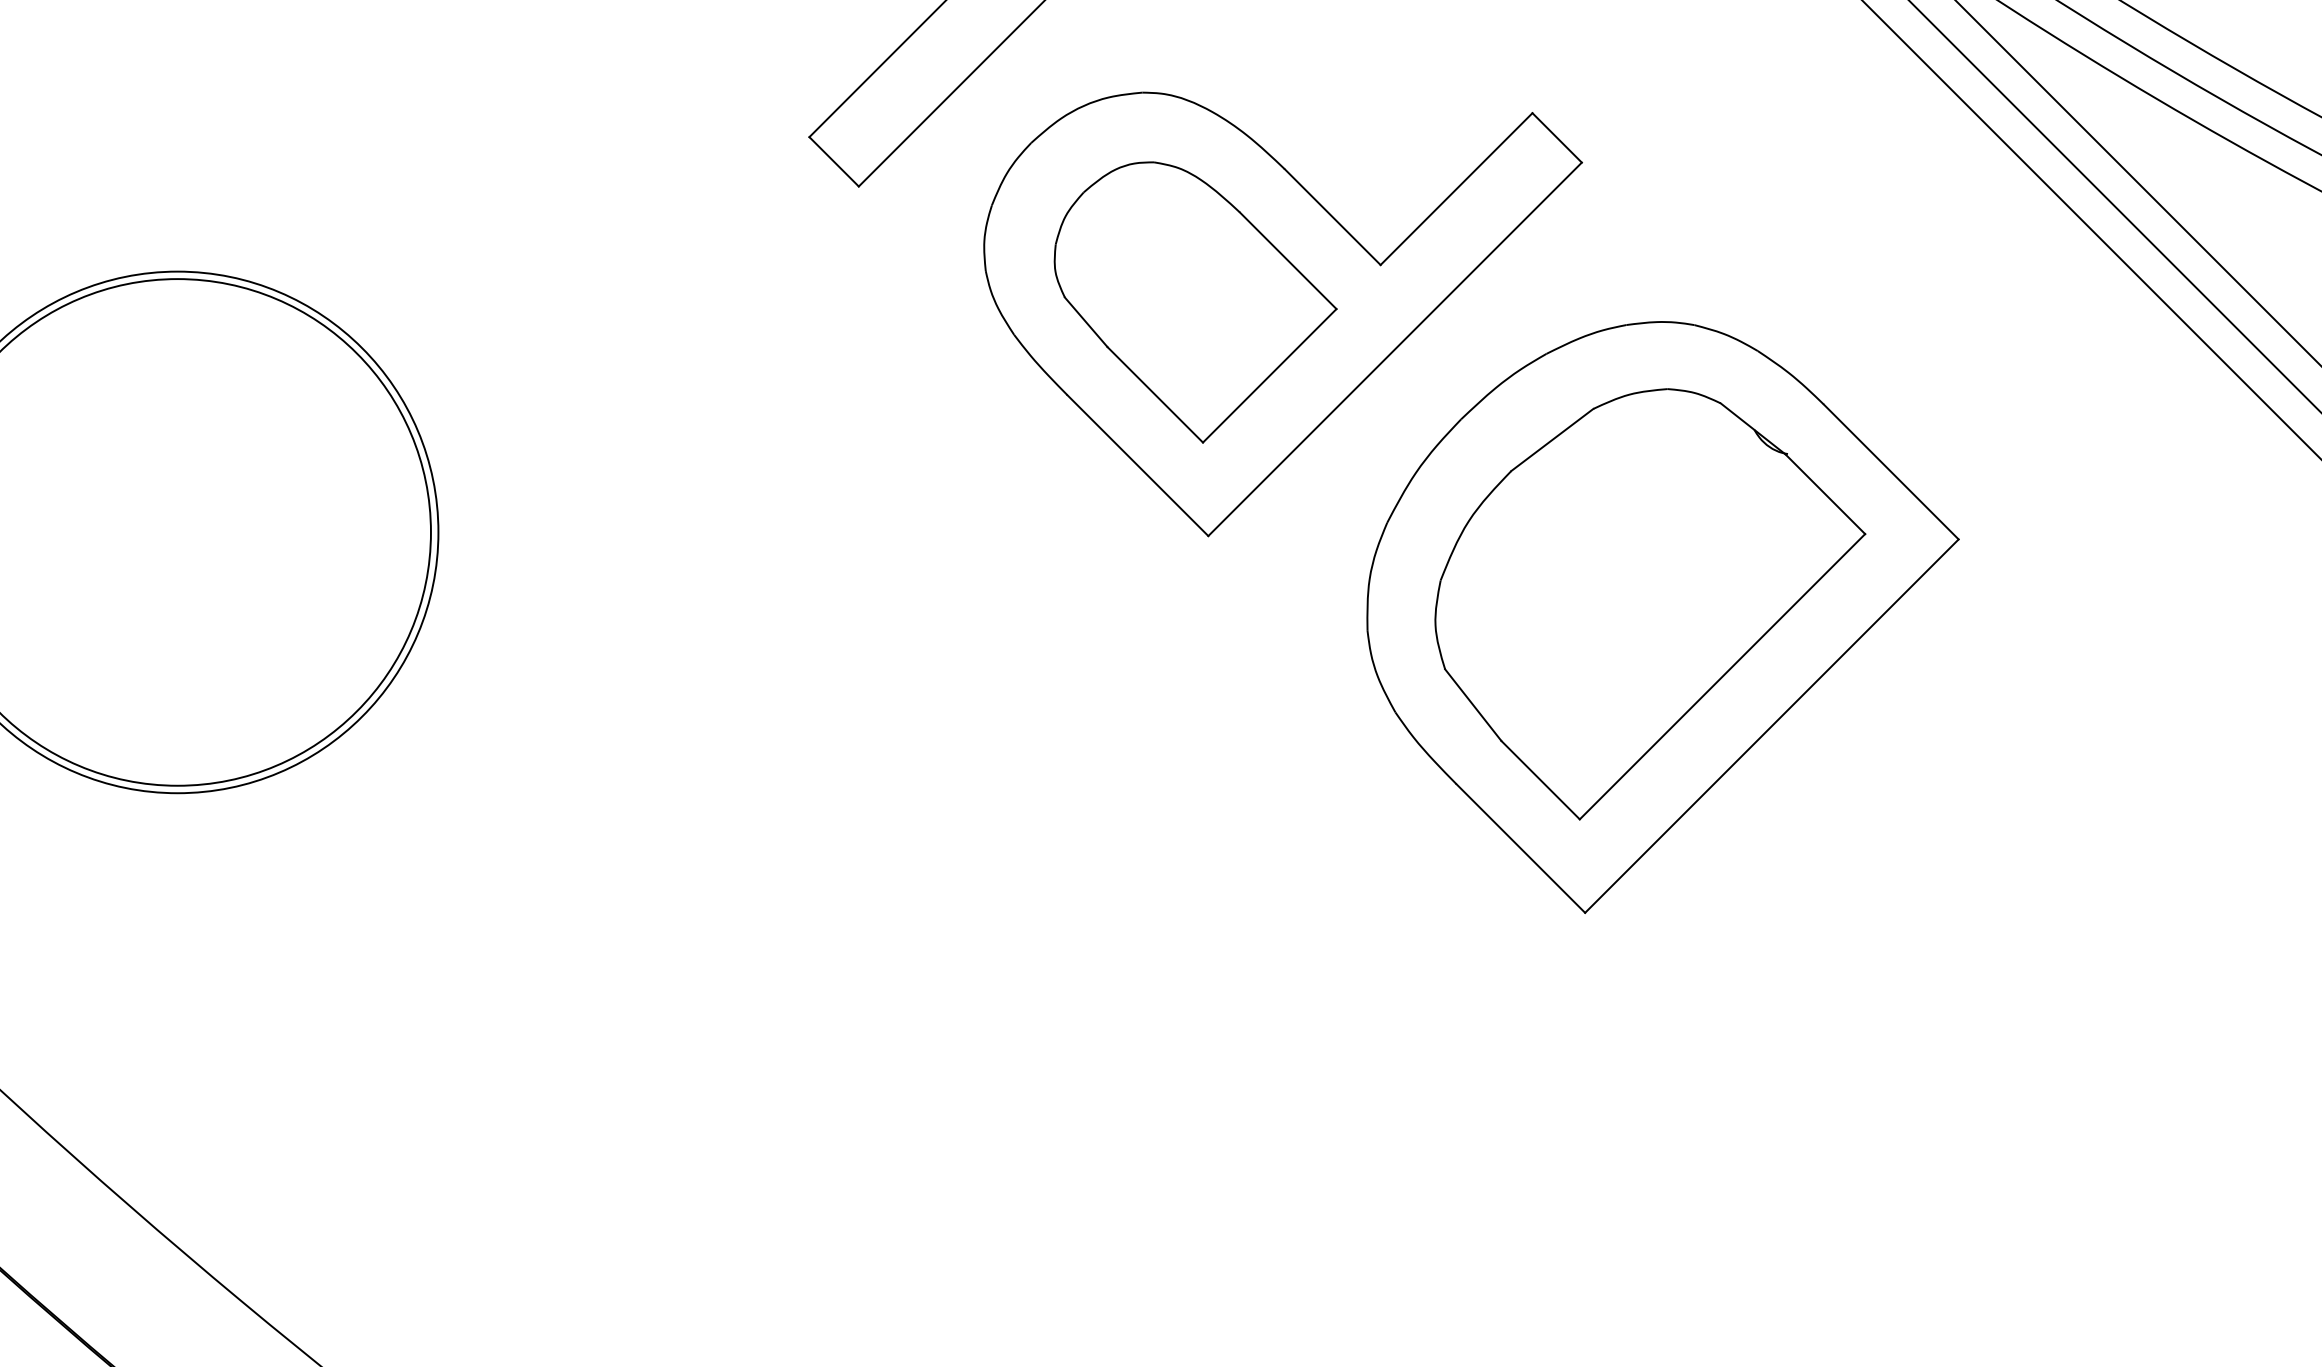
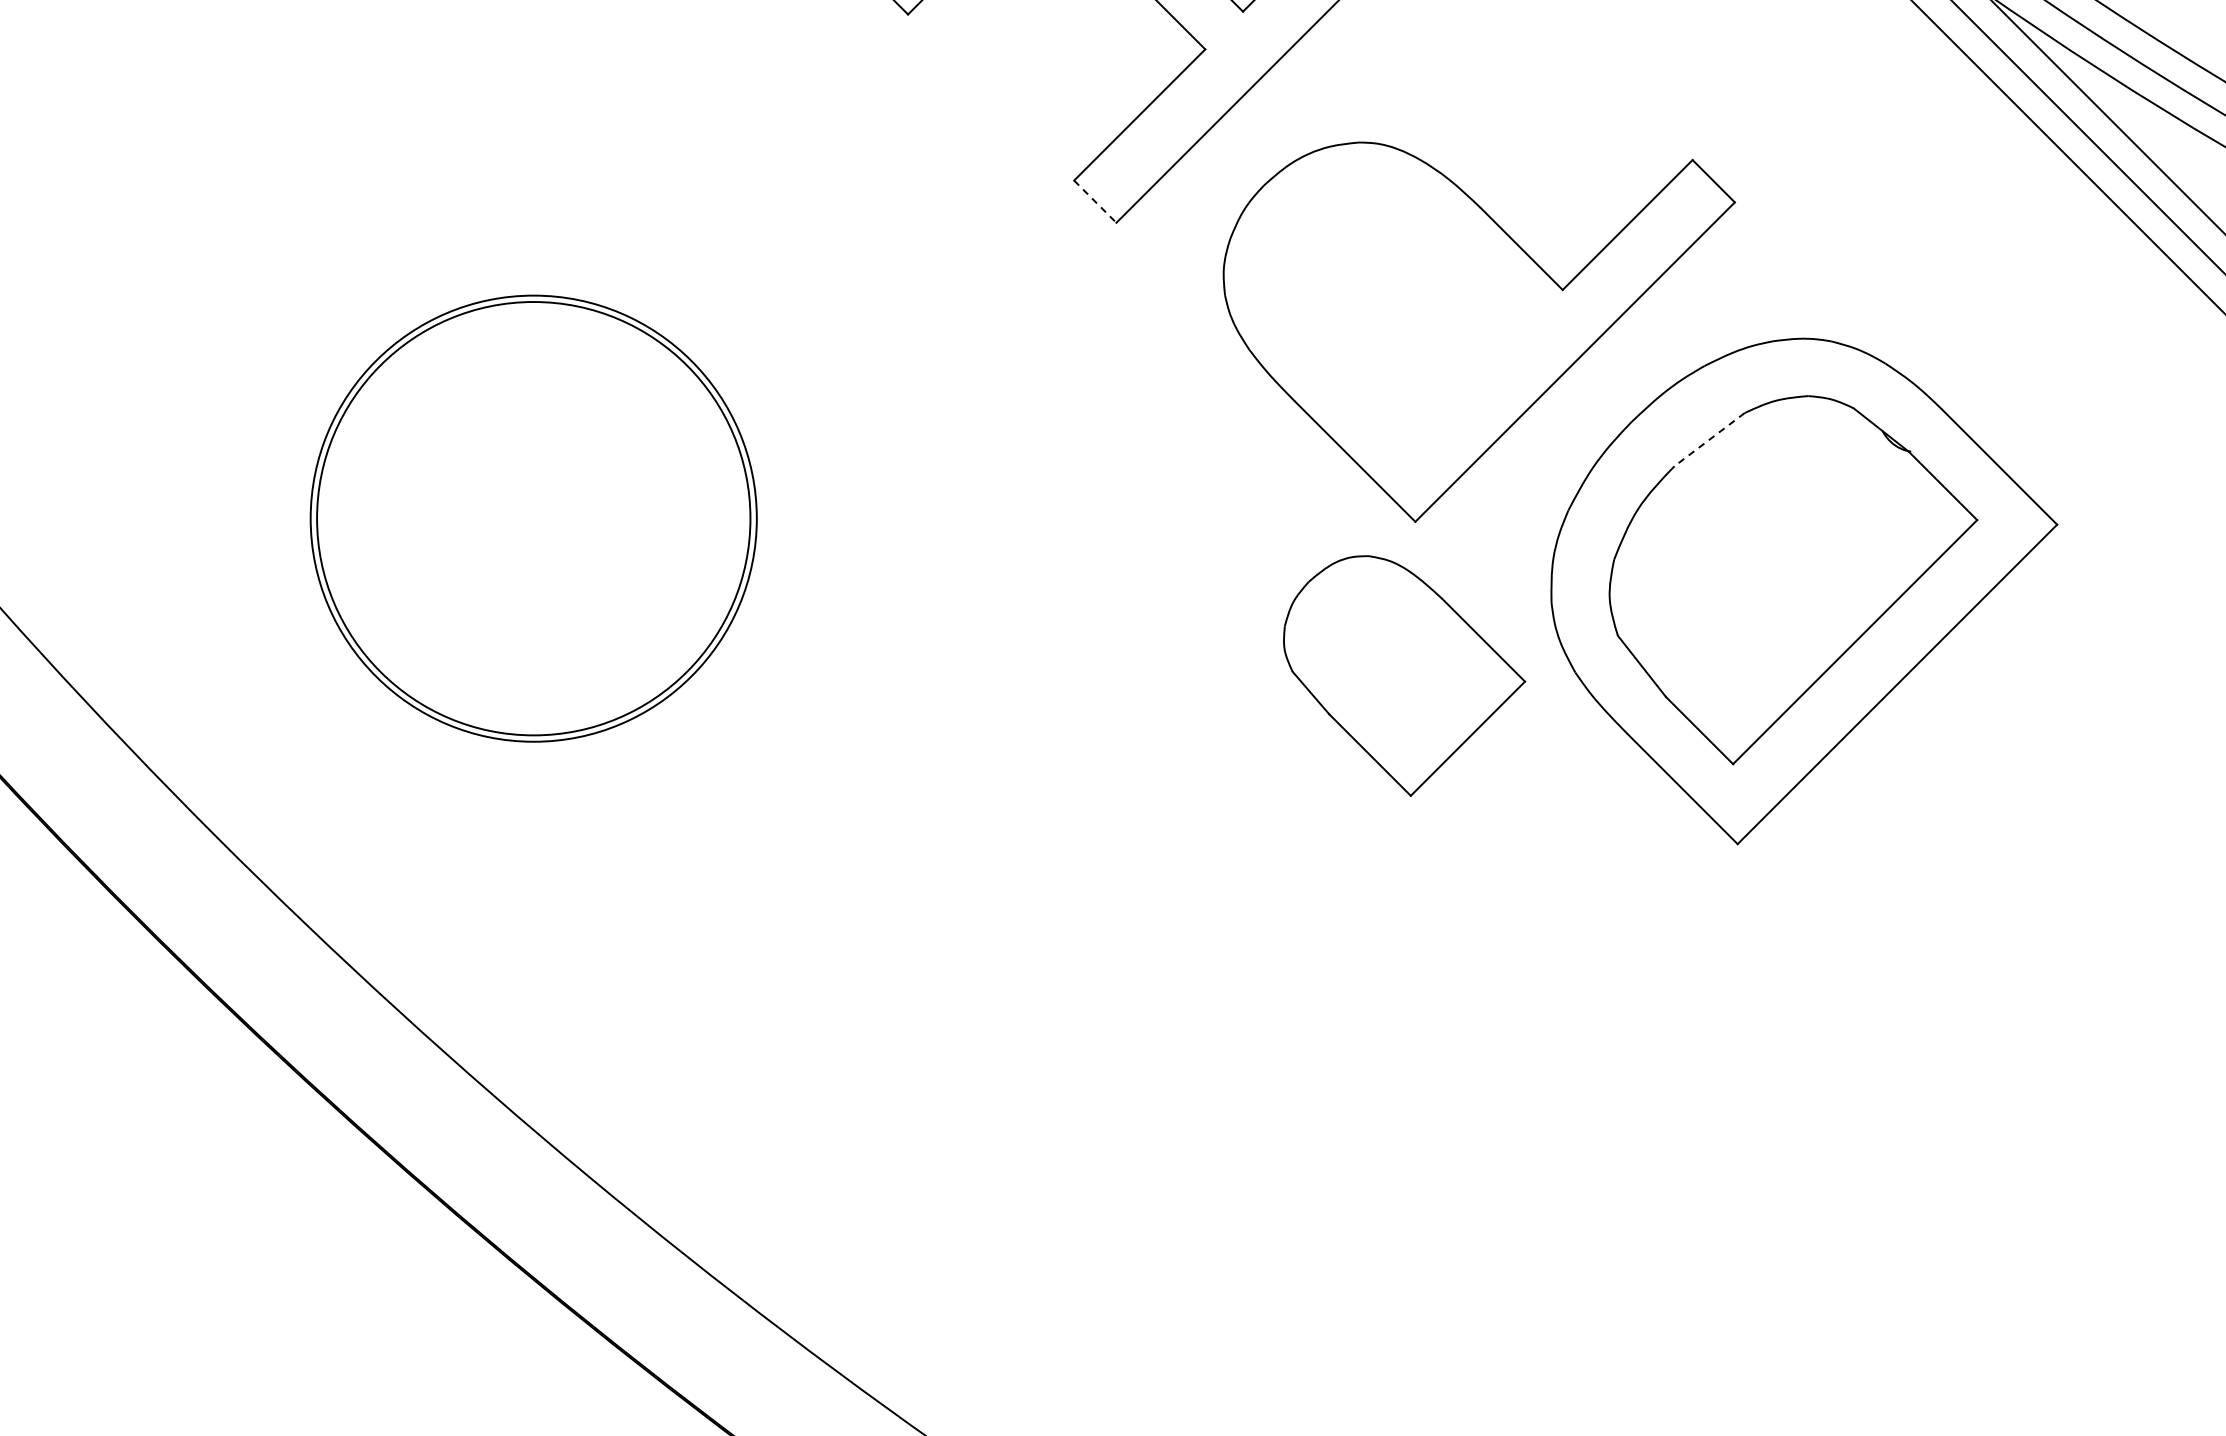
line: (834, 161) -> (1095, 201), solid -> dashed
part: (1195, 301) -> (1404, 675), moved
line: (1552, 439) -> (1709, 439), solid -> dashed

